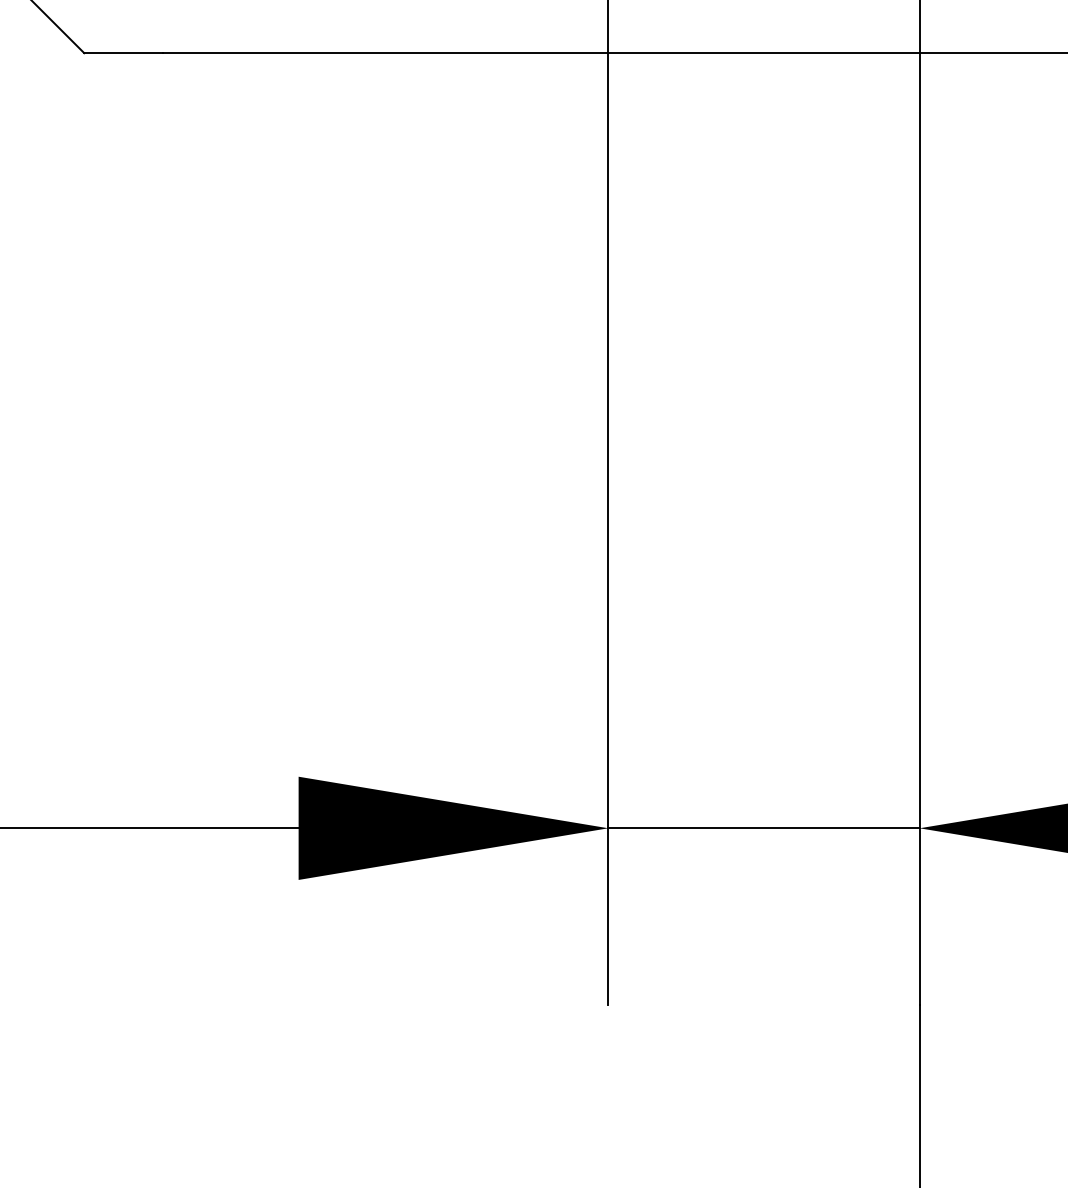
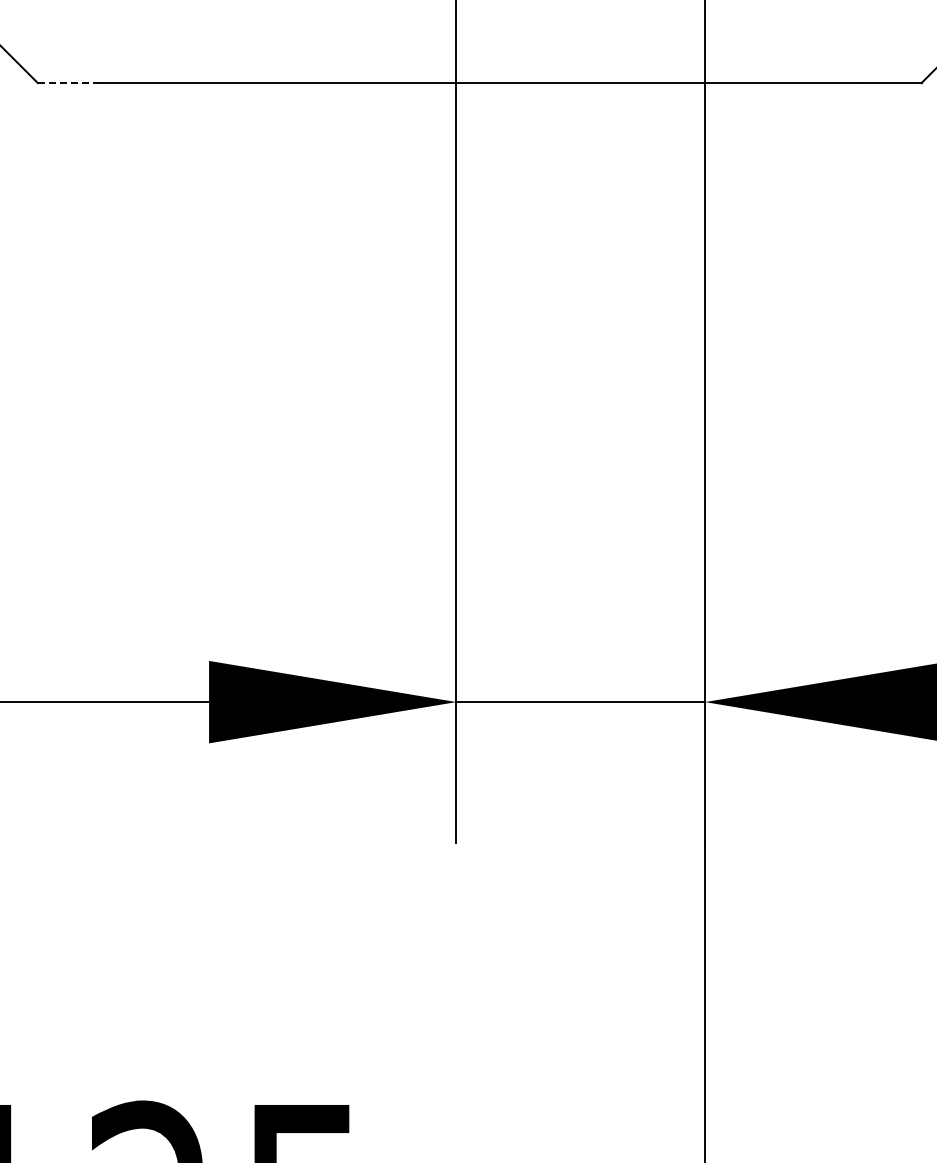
line: (122, 53) -> (68, 83), solid -> dashed

